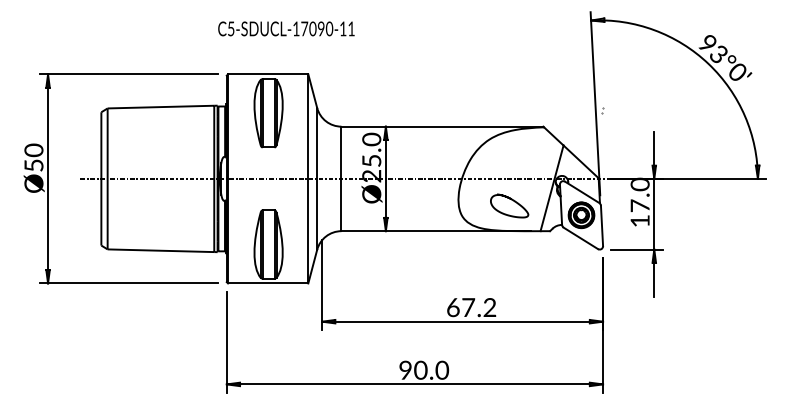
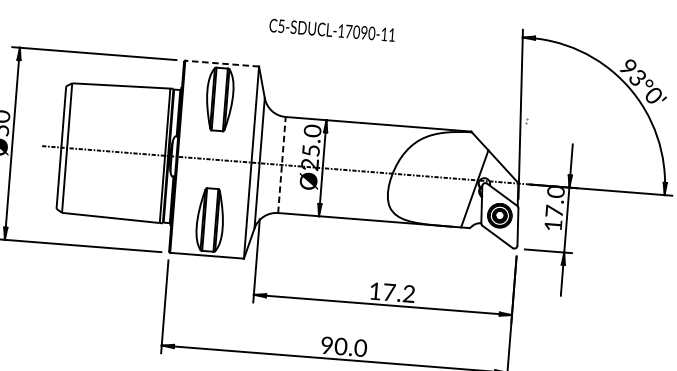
text: (286, 28) -> (332, 29), moved
line: (267, 74) -> (221, 63), solid -> dashed
line: (341, 178) -> (282, 164), solid -> dashed
curve: (511, 200) -> (436, 197), removed
text: (453, 307) -> (375, 291), 67.2 -> 17.2

